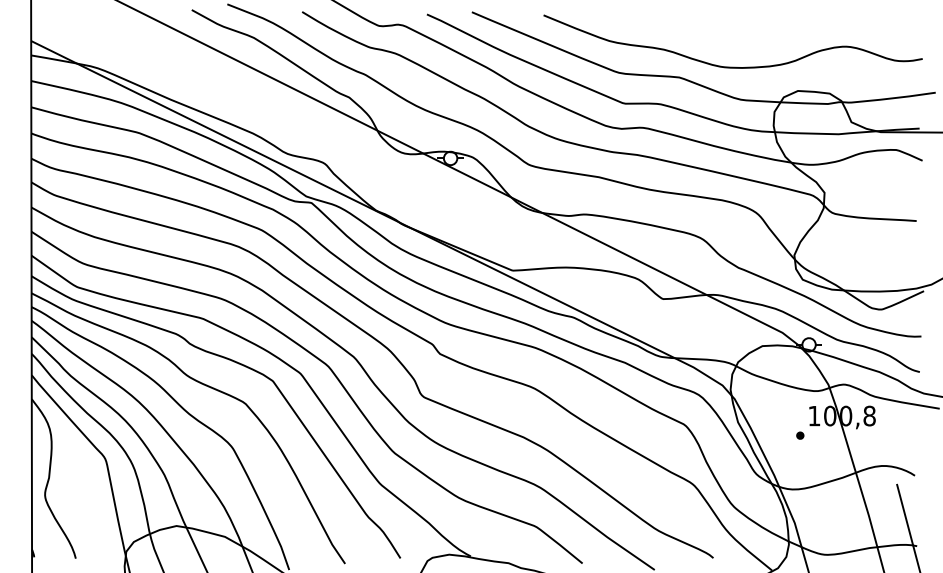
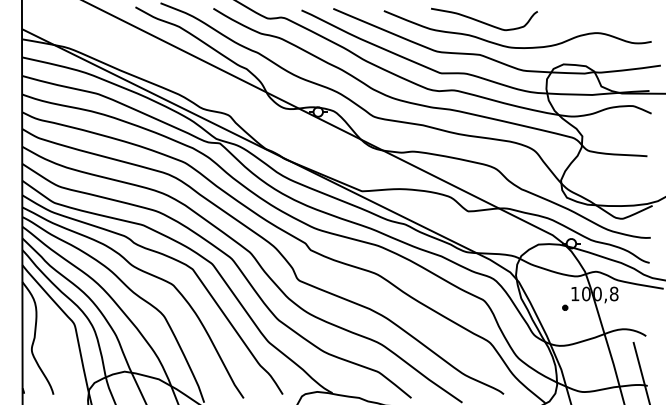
curve: (683, 30) -> (482, 21), added

